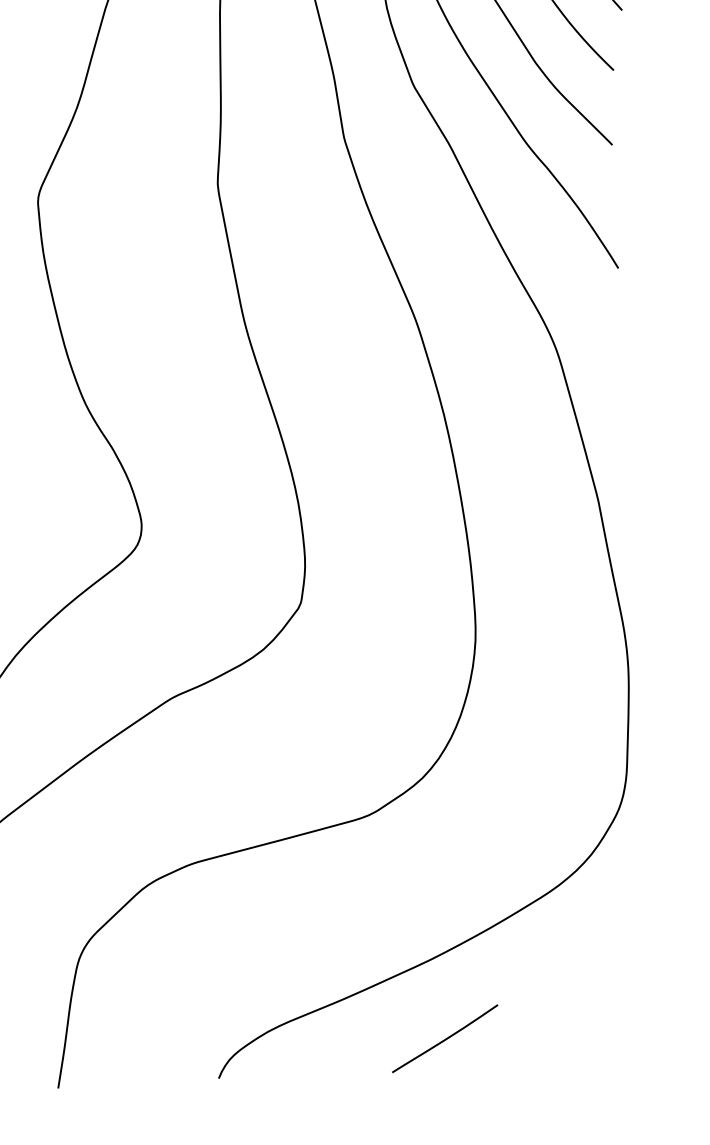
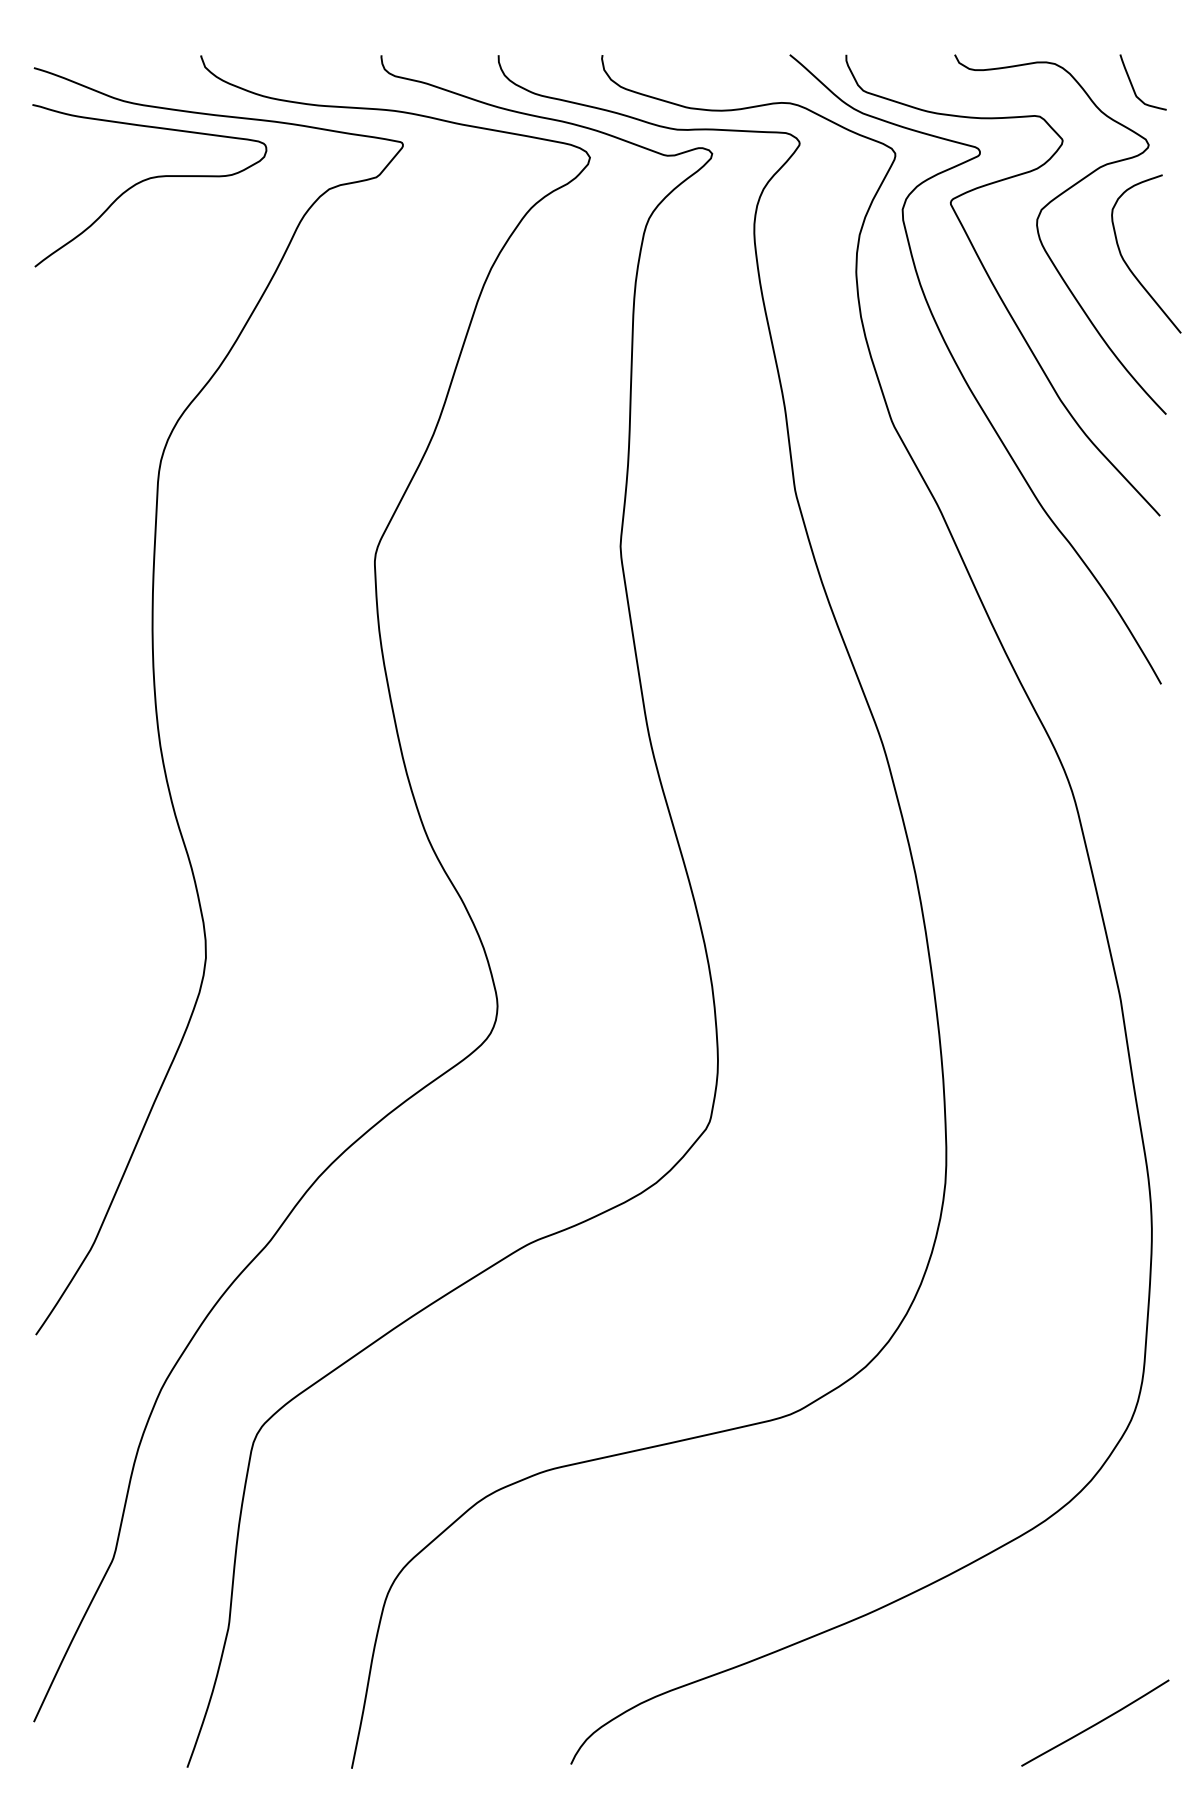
curve: (445, 1039) -> (1095, 1723), moved

